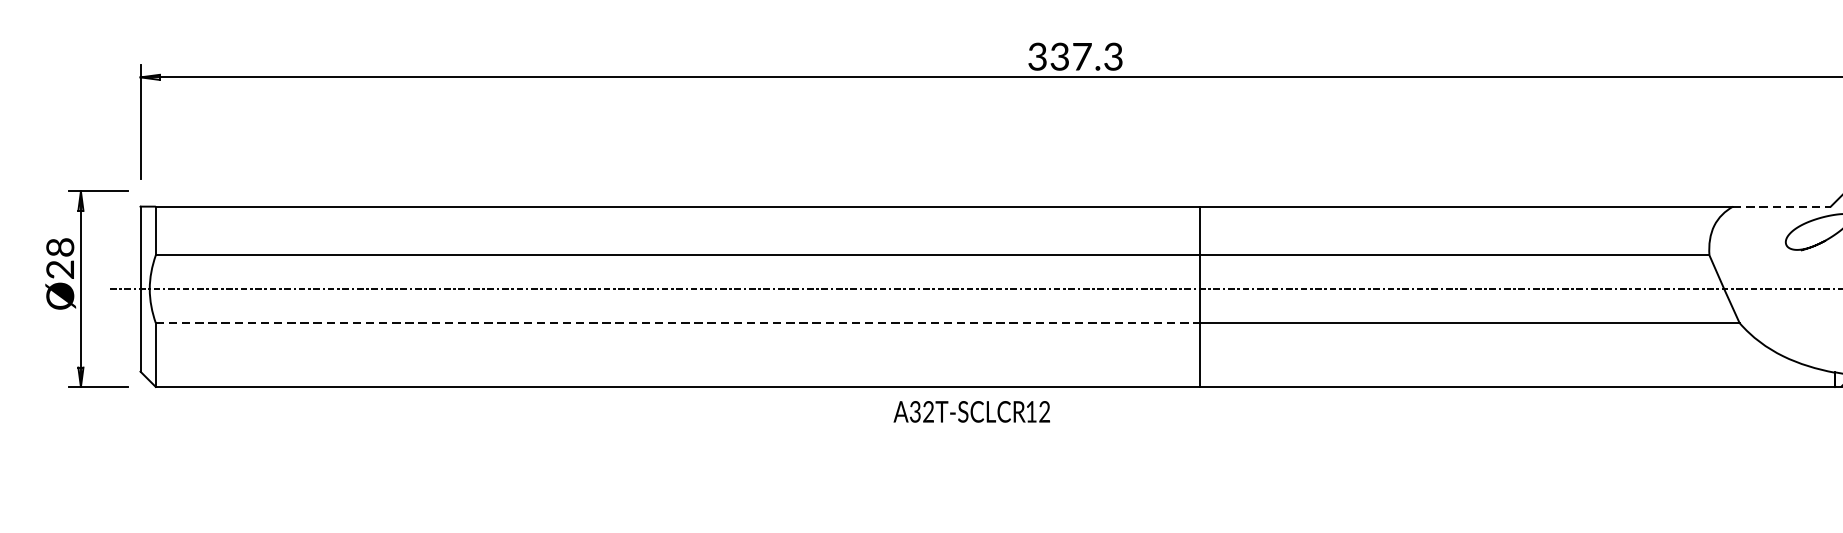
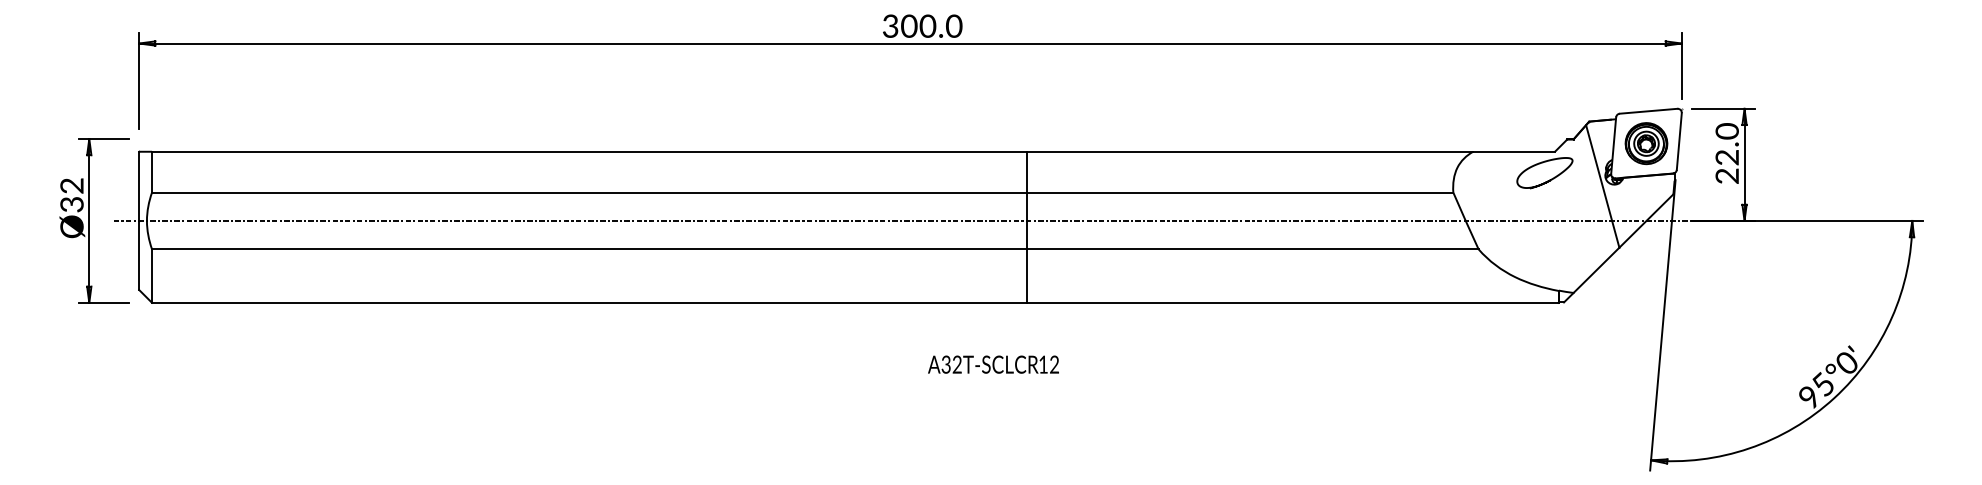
text: (1086, 55) -> (931, 25), 337.3 -> 300.0
line: (1782, 206) -> (1514, 151), dashed -> solid
text: (60, 258) -> (72, 195), Ø28 -> Ø32
line: (678, 323) -> (589, 249), dashed -> solid
text: (971, 411) -> (993, 364), moved

